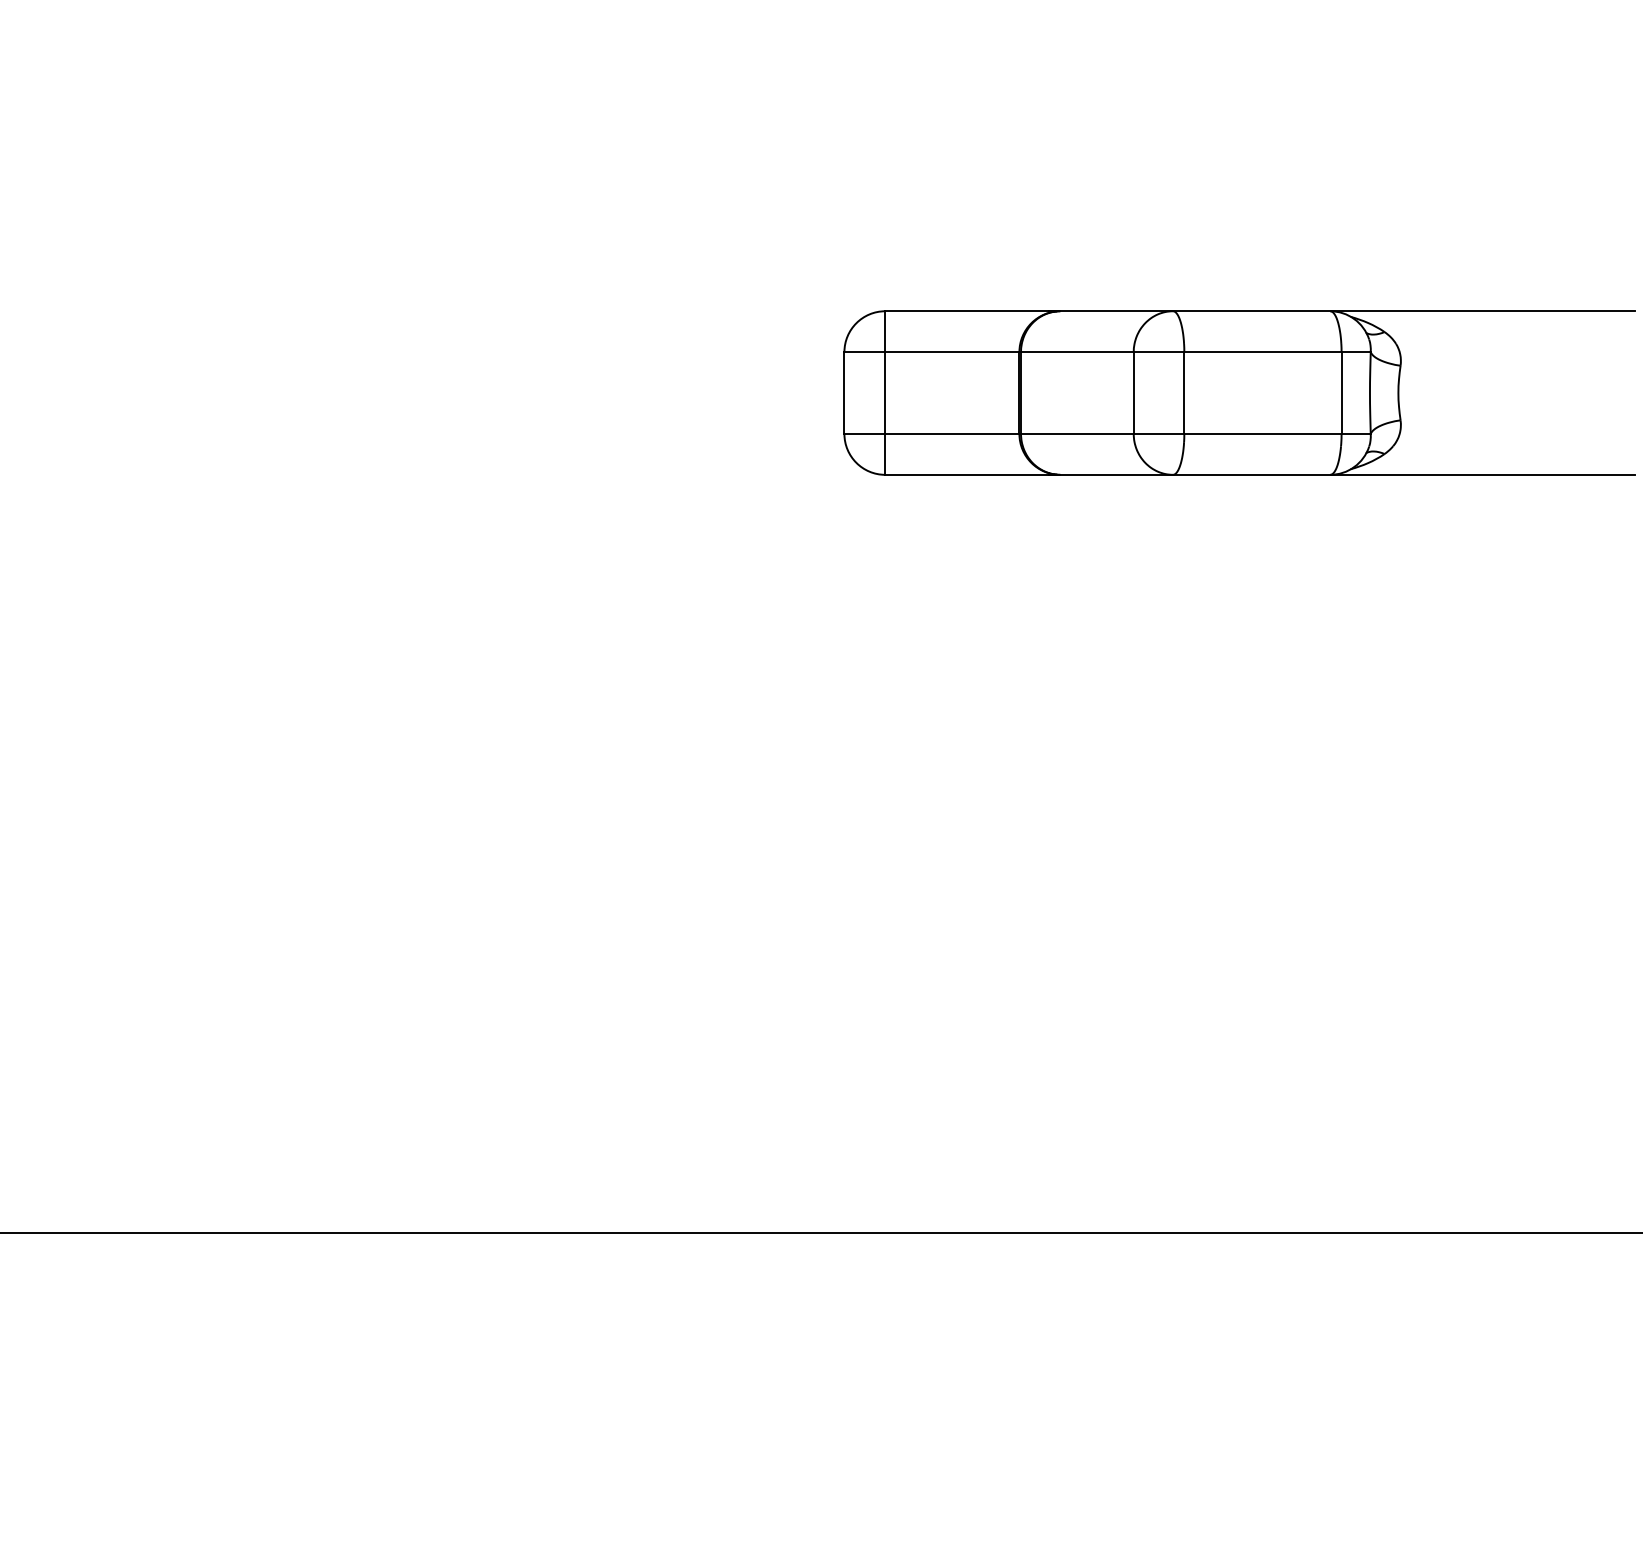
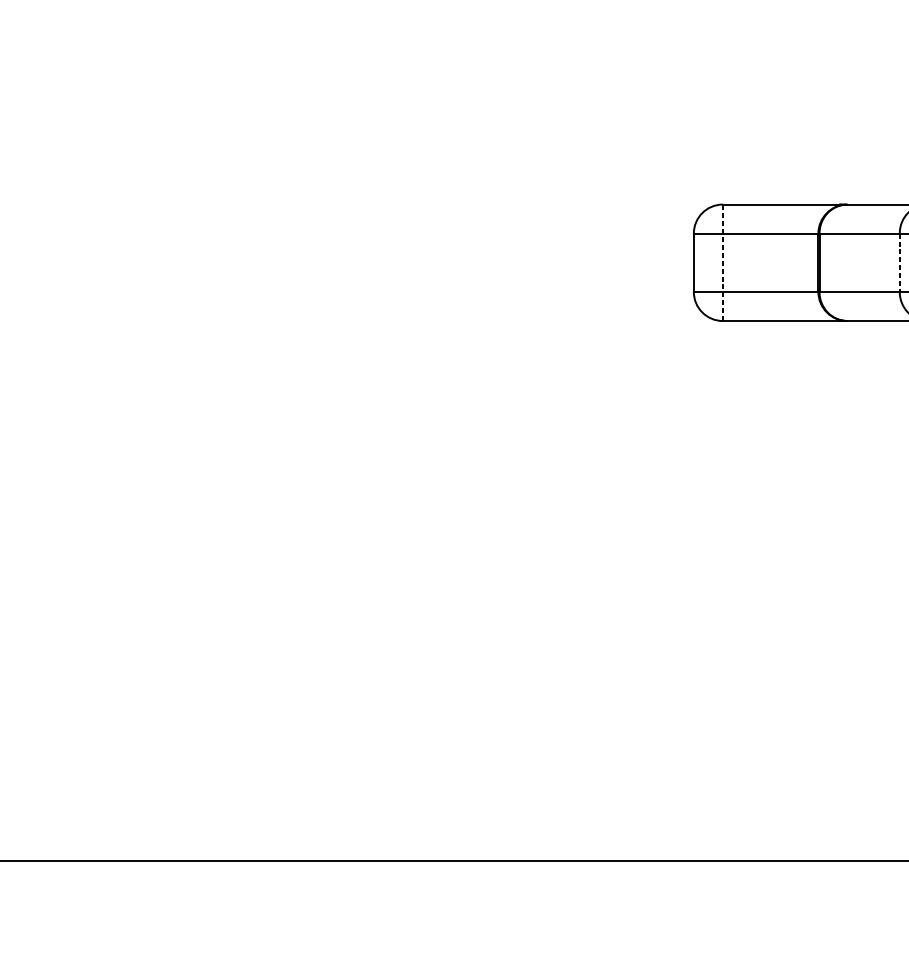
line: (885, 393) -> (723, 263), solid -> dashed
line: (1133, 393) -> (899, 263), solid -> dashed

